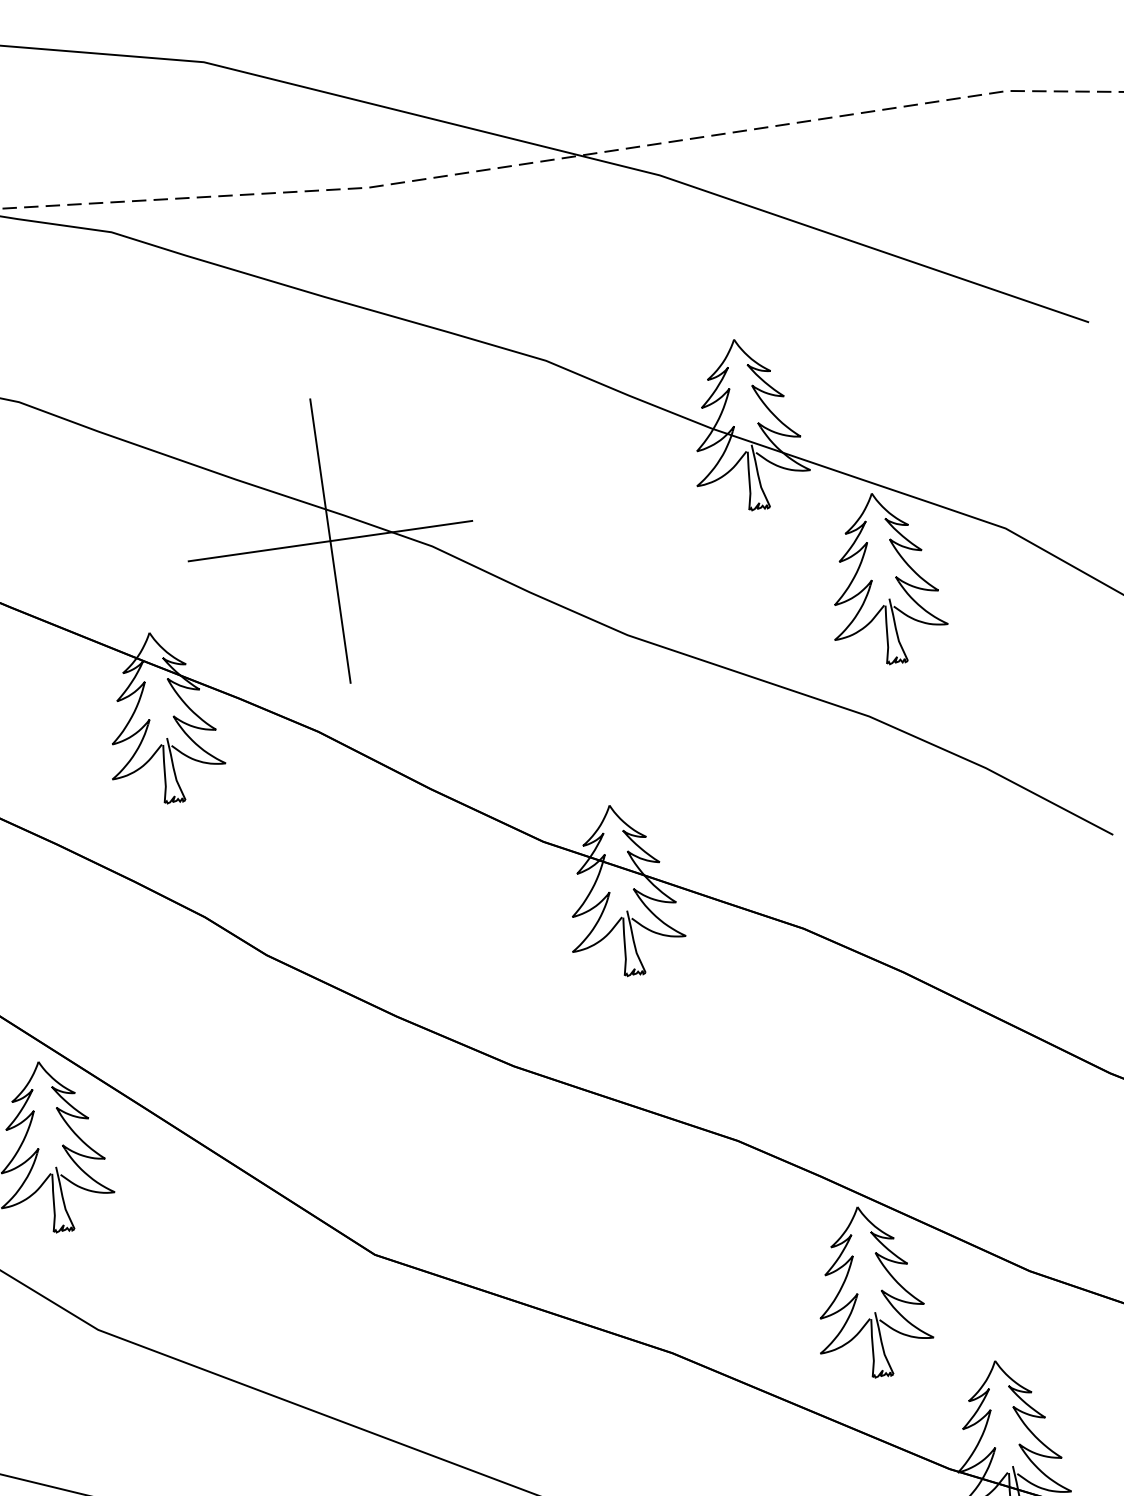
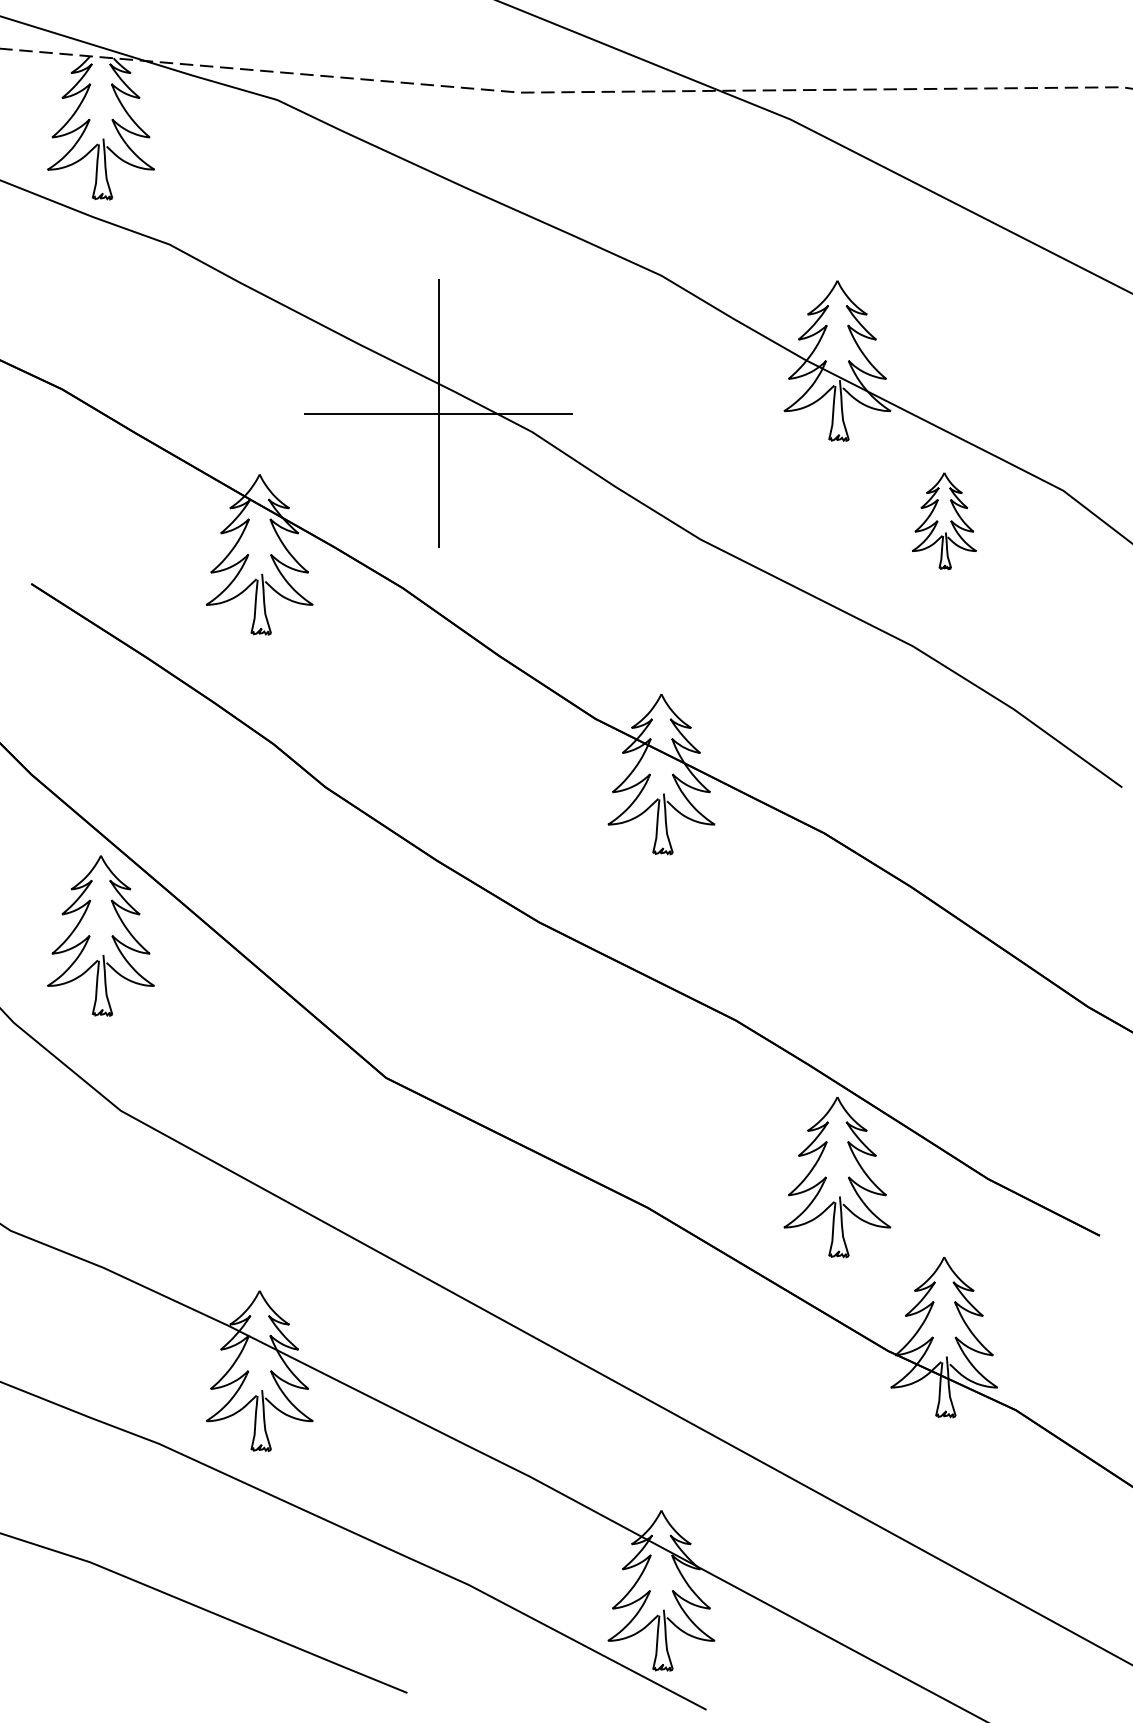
part: (884, 578) -> (944, 520), size x0.6

